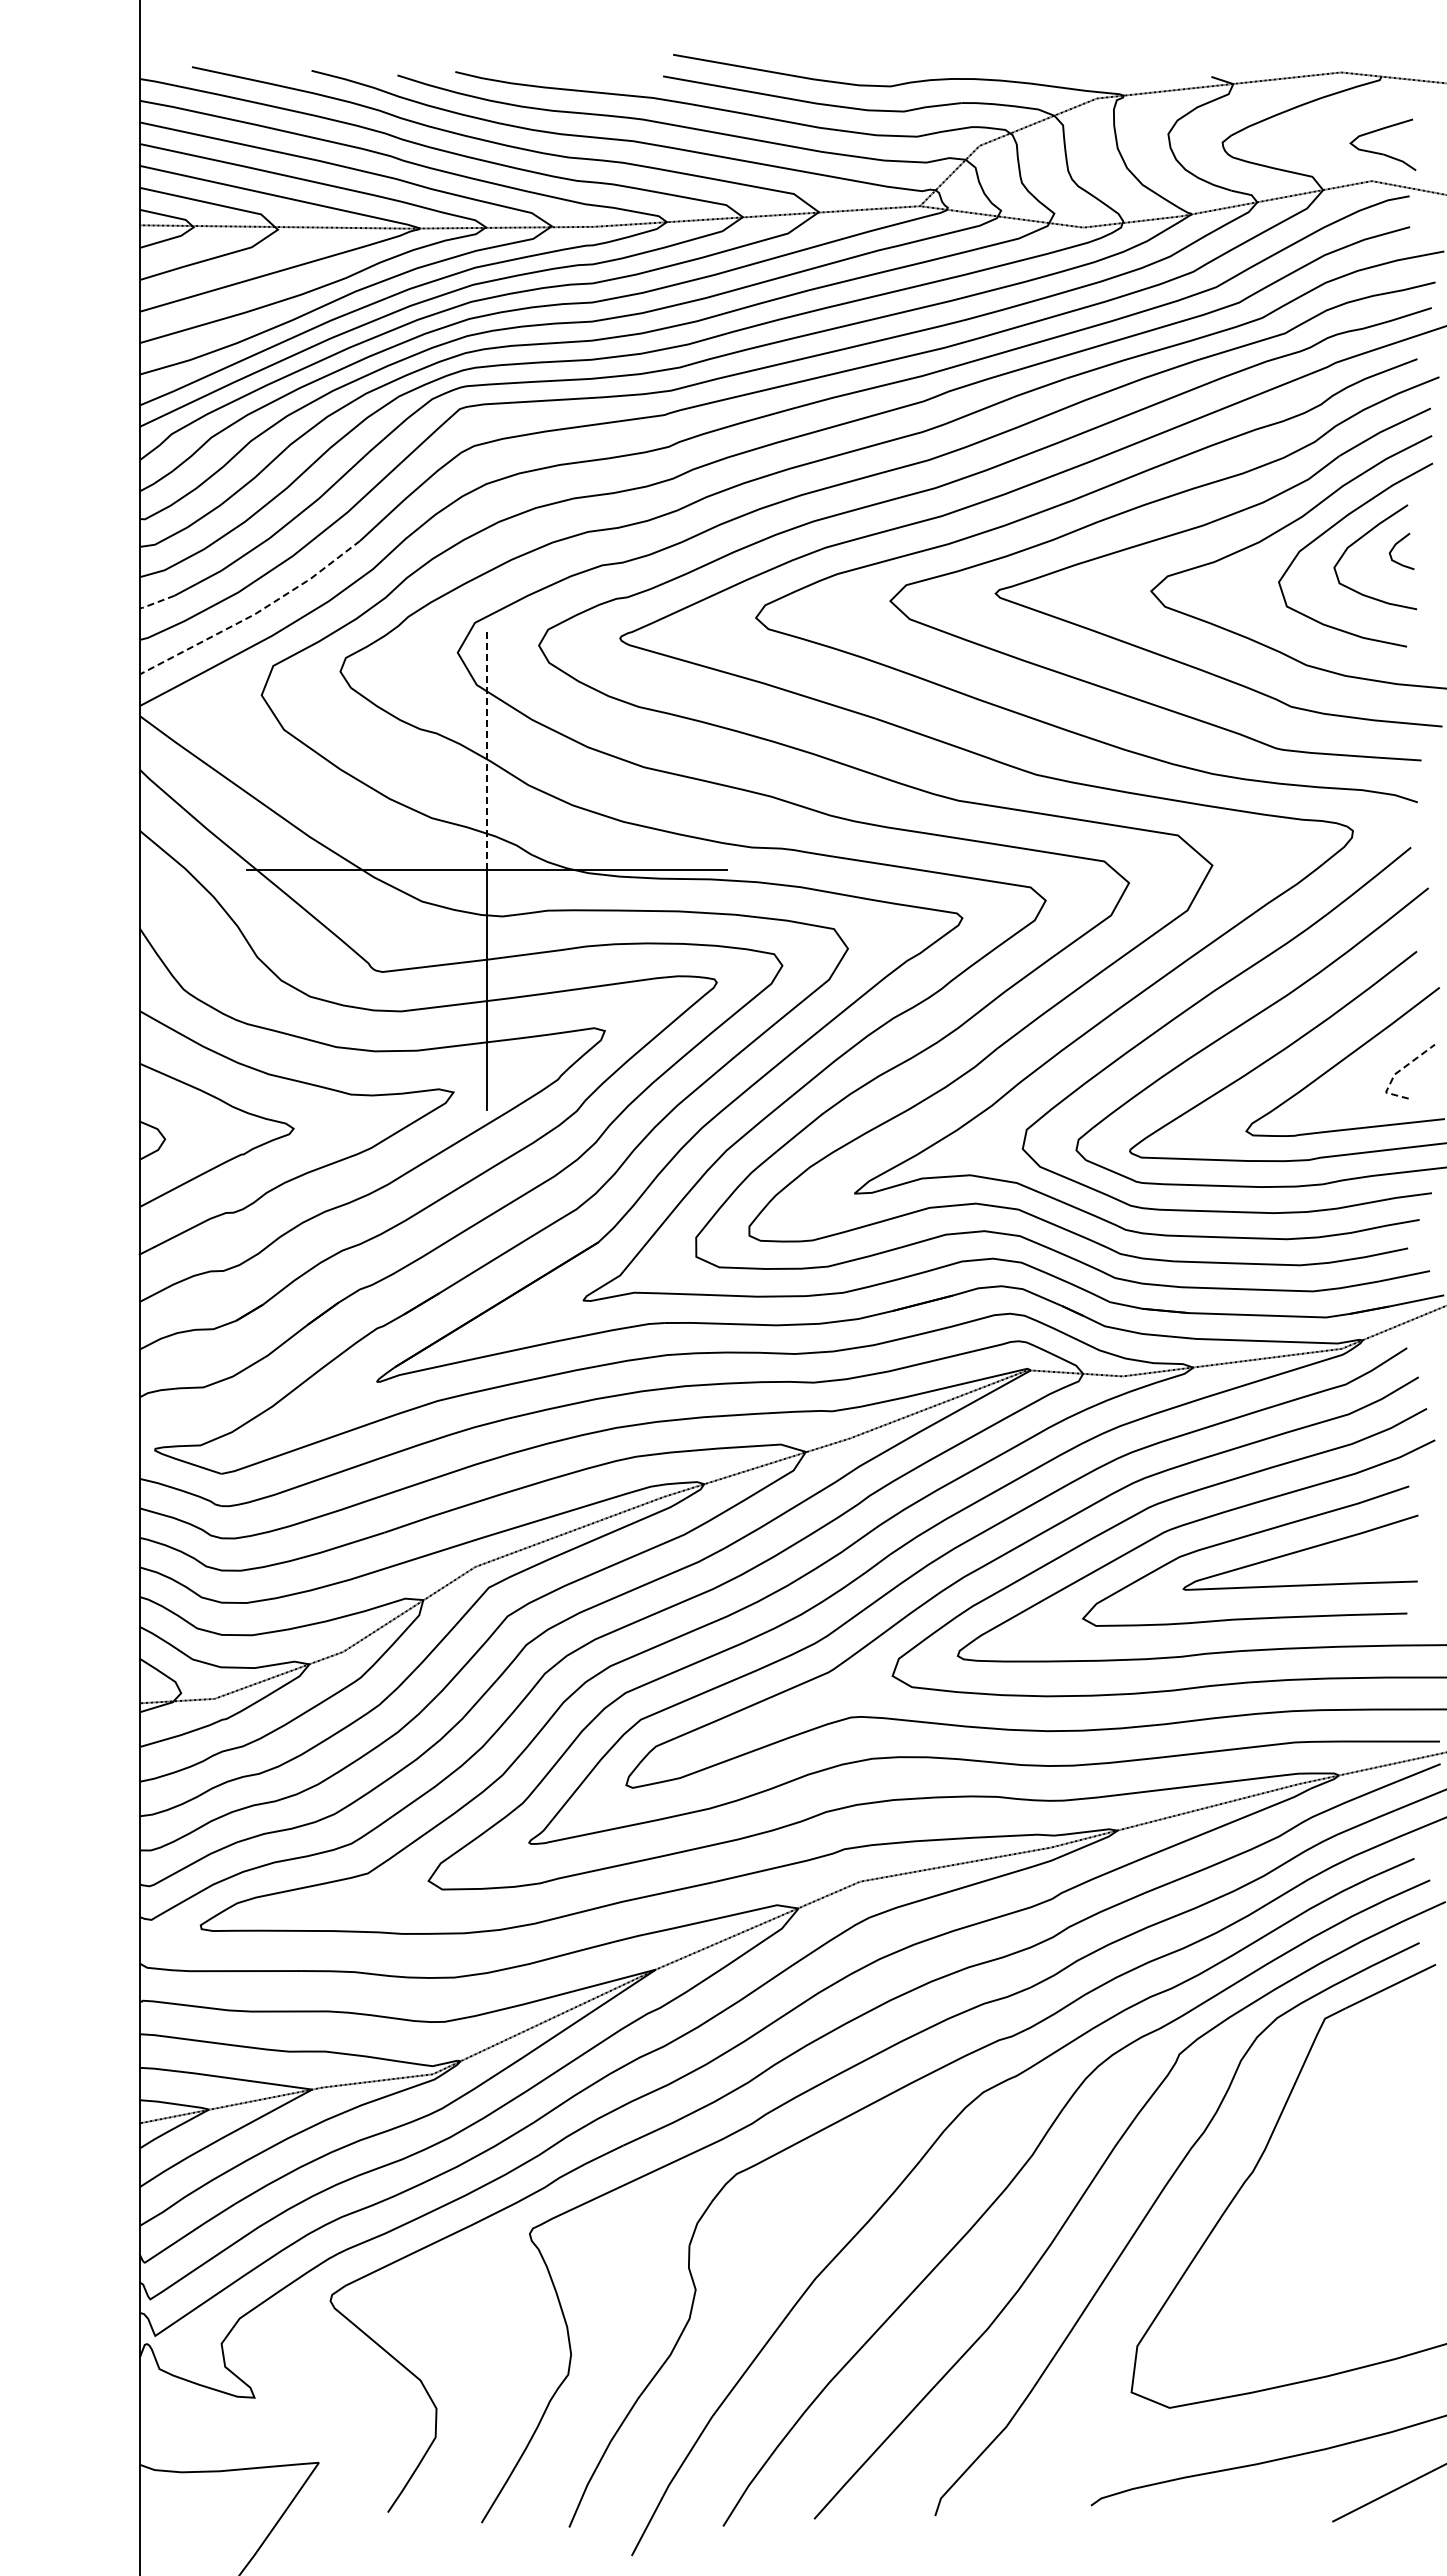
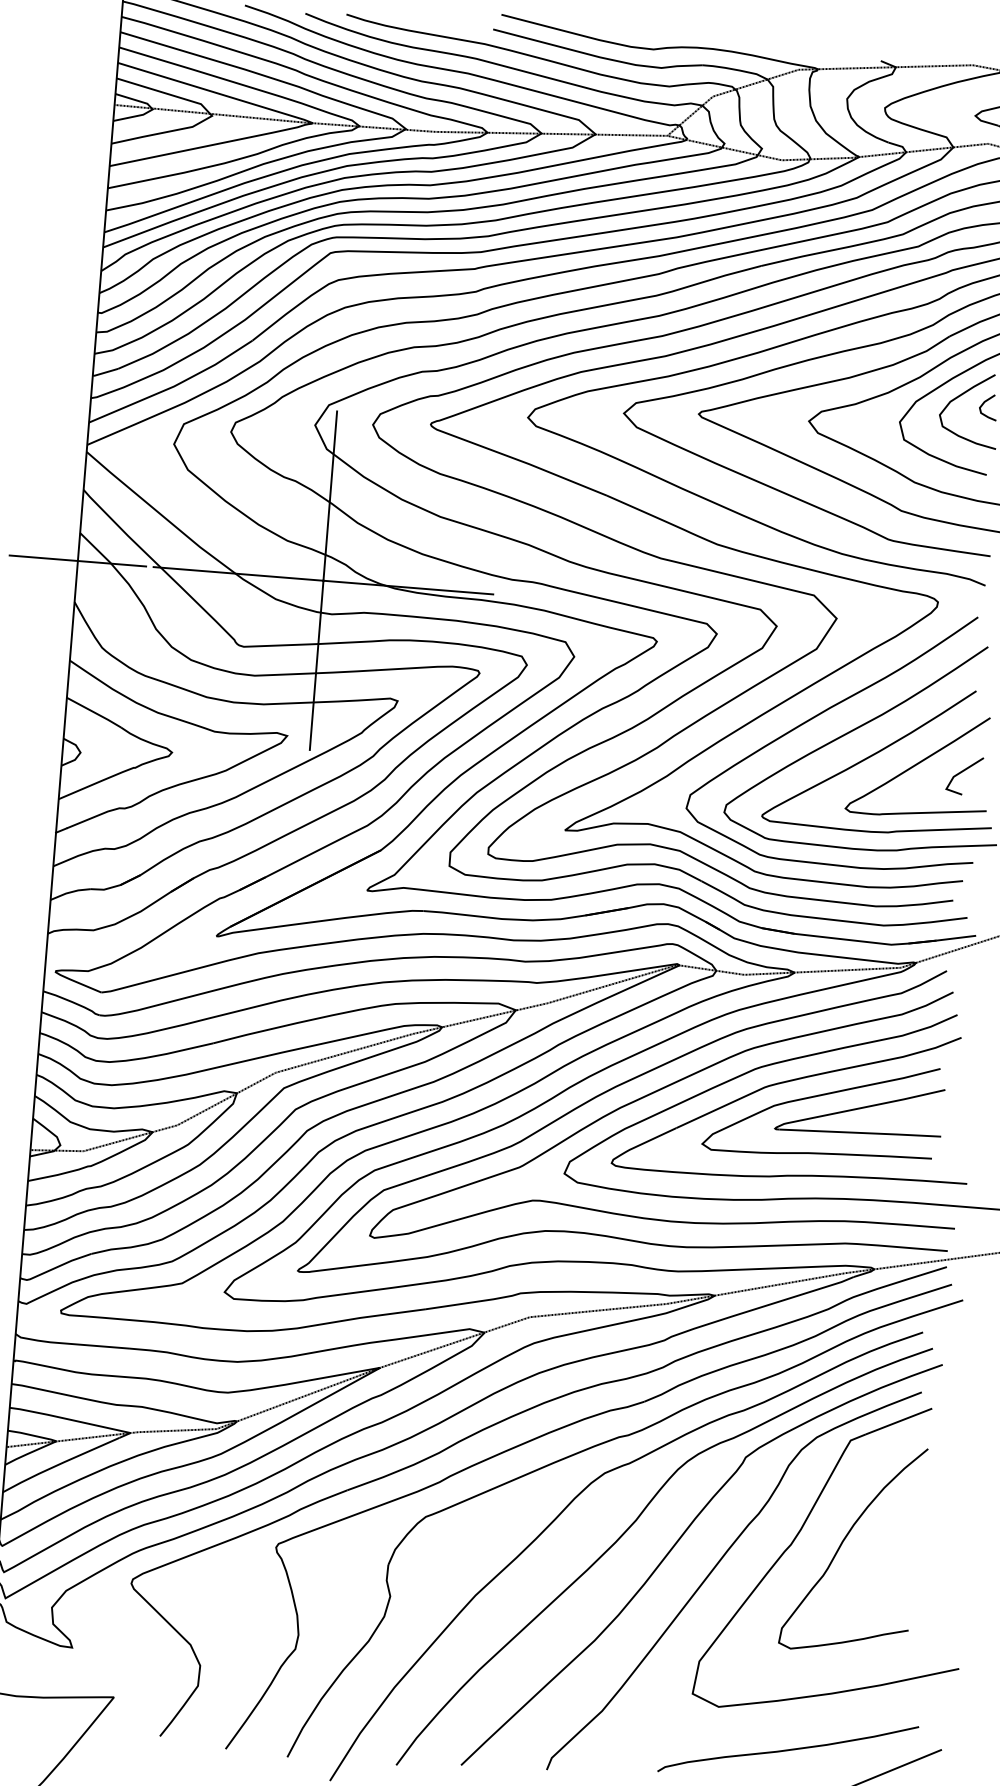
line: (156, 602) -> (105, 372), dashed -> solid
line: (255, 614) -> (174, 386), dashed -> solid
line: (487, 750) -> (330, 496), dashed -> solid
line: (139, 870) -> (77, 561), added
line: (1396, 1073) -> (955, 776), dashed -> solid
curve: (1326, 2161) -> (843, 1541), added

